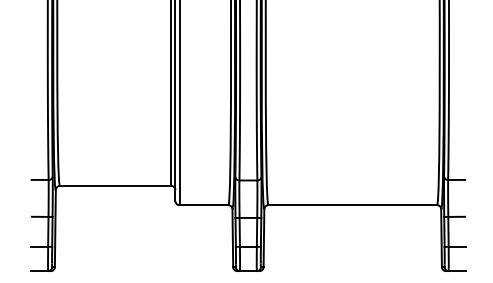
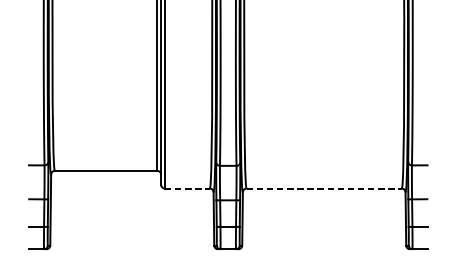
line: (204, 205) -> (187, 188), solid -> dashed
line: (353, 205) -> (324, 188), solid -> dashed

